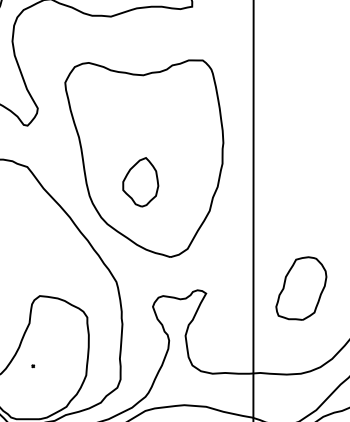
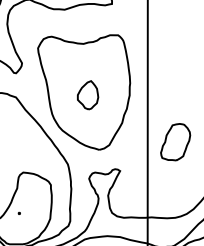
part: (141, 182) -> (88, 95), moved
part: (301, 289) -> (175, 142), moved

